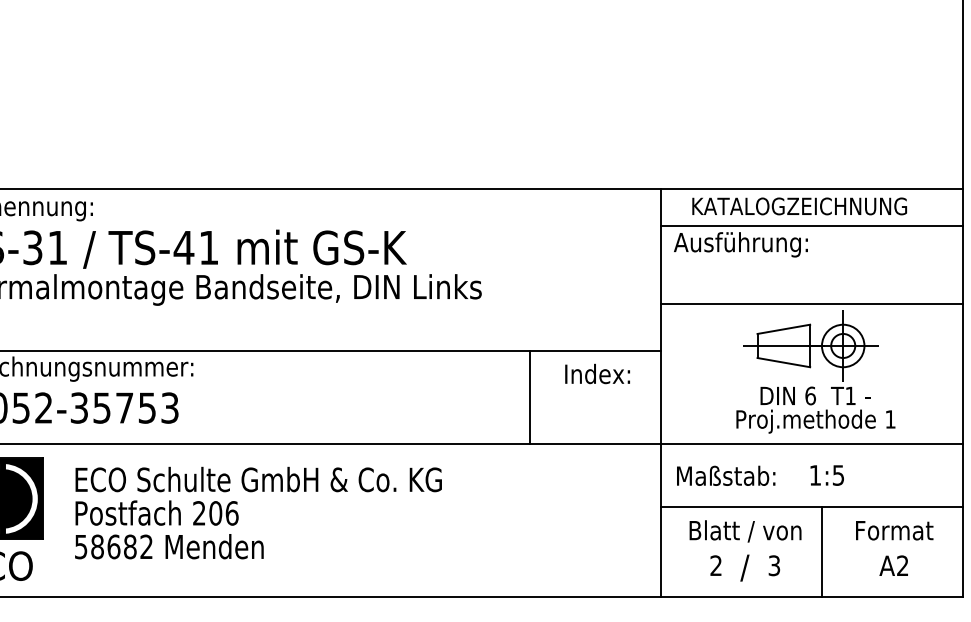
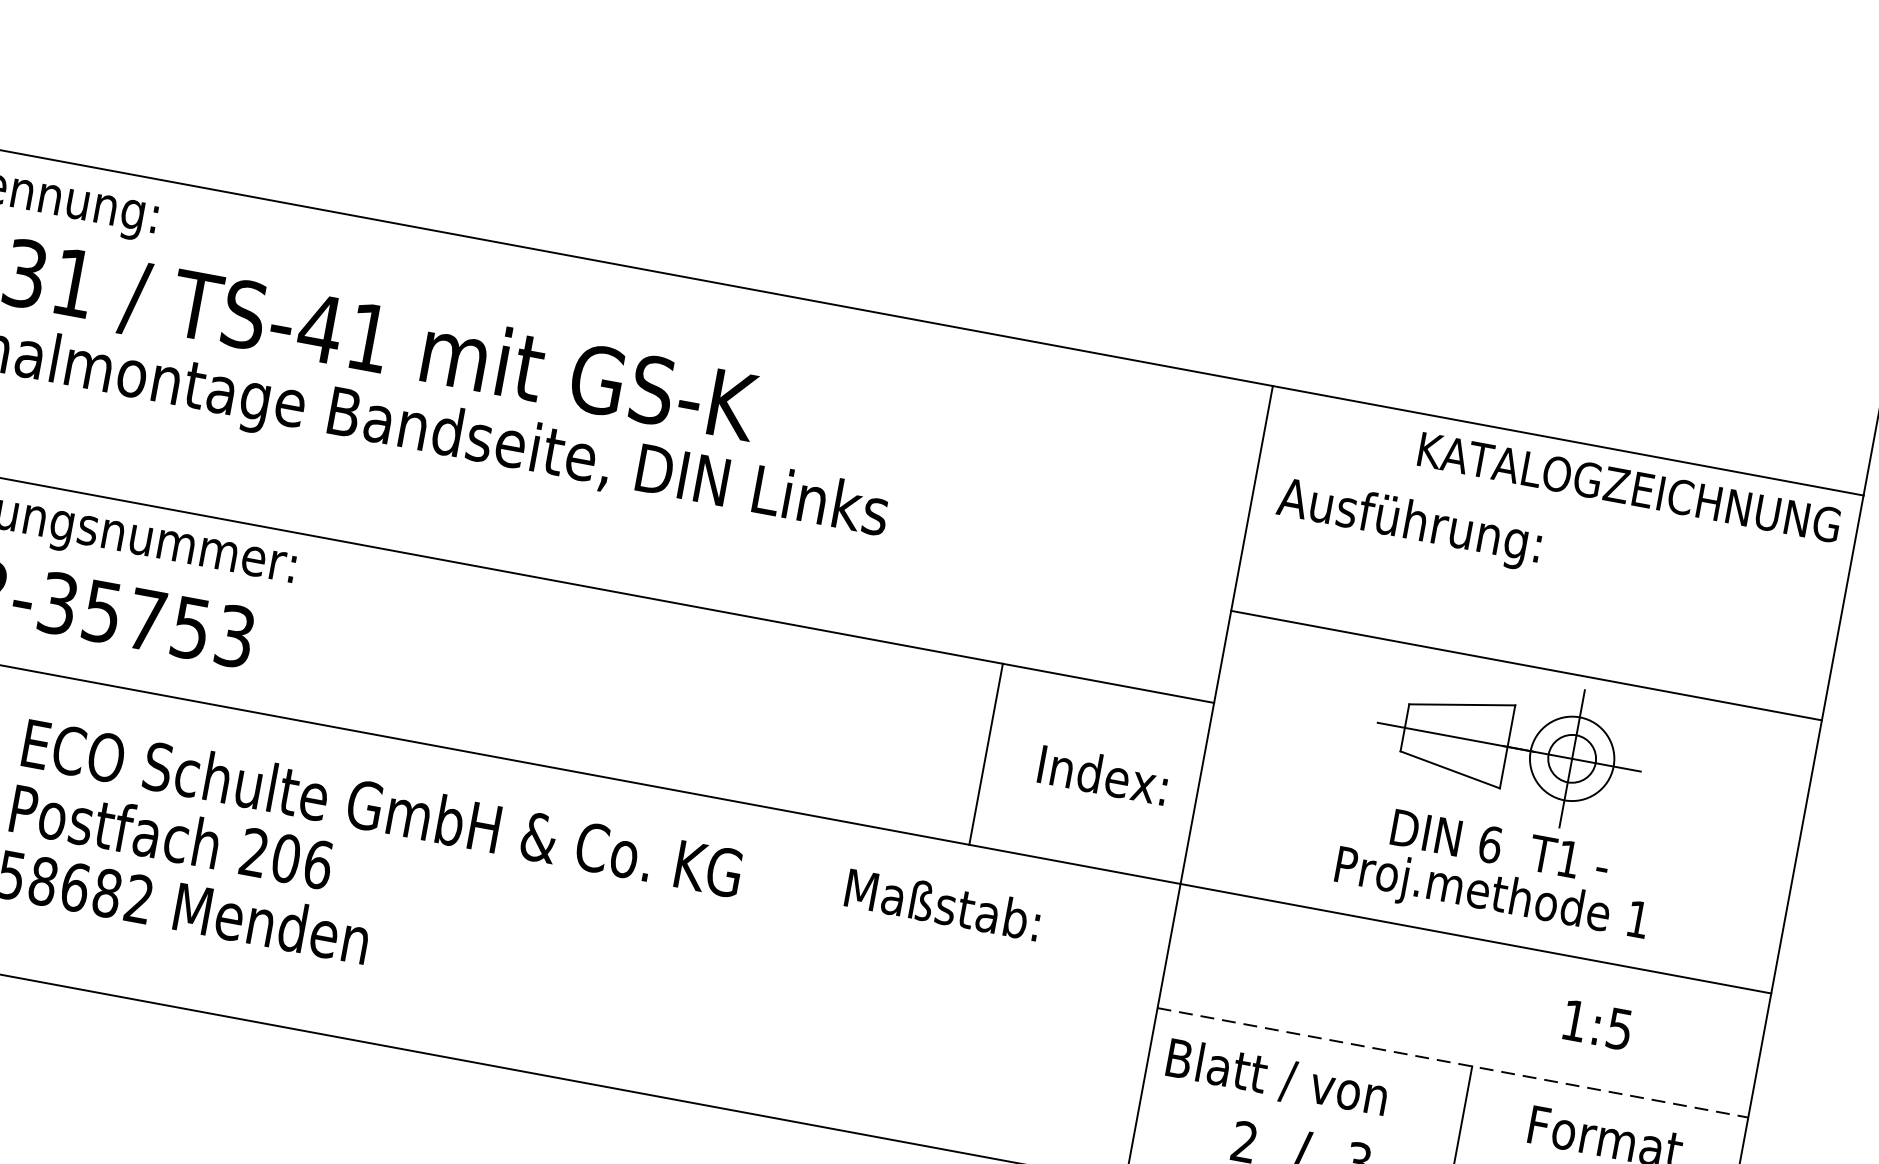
text: (799, 206) -> (1629, 487), moved
line: (811, 225) -> (1553, 512), removed
text: (597, 373) -> (1103, 773), moved
line: (529, 397) -> (985, 754), moved
text: (726, 475) -> (943, 904), moved
text: (826, 475) -> (1596, 1024), moved
line: (812, 507) -> (1453, 1063), solid -> dashed
text: (745, 531) -> (1277, 1078), moved

